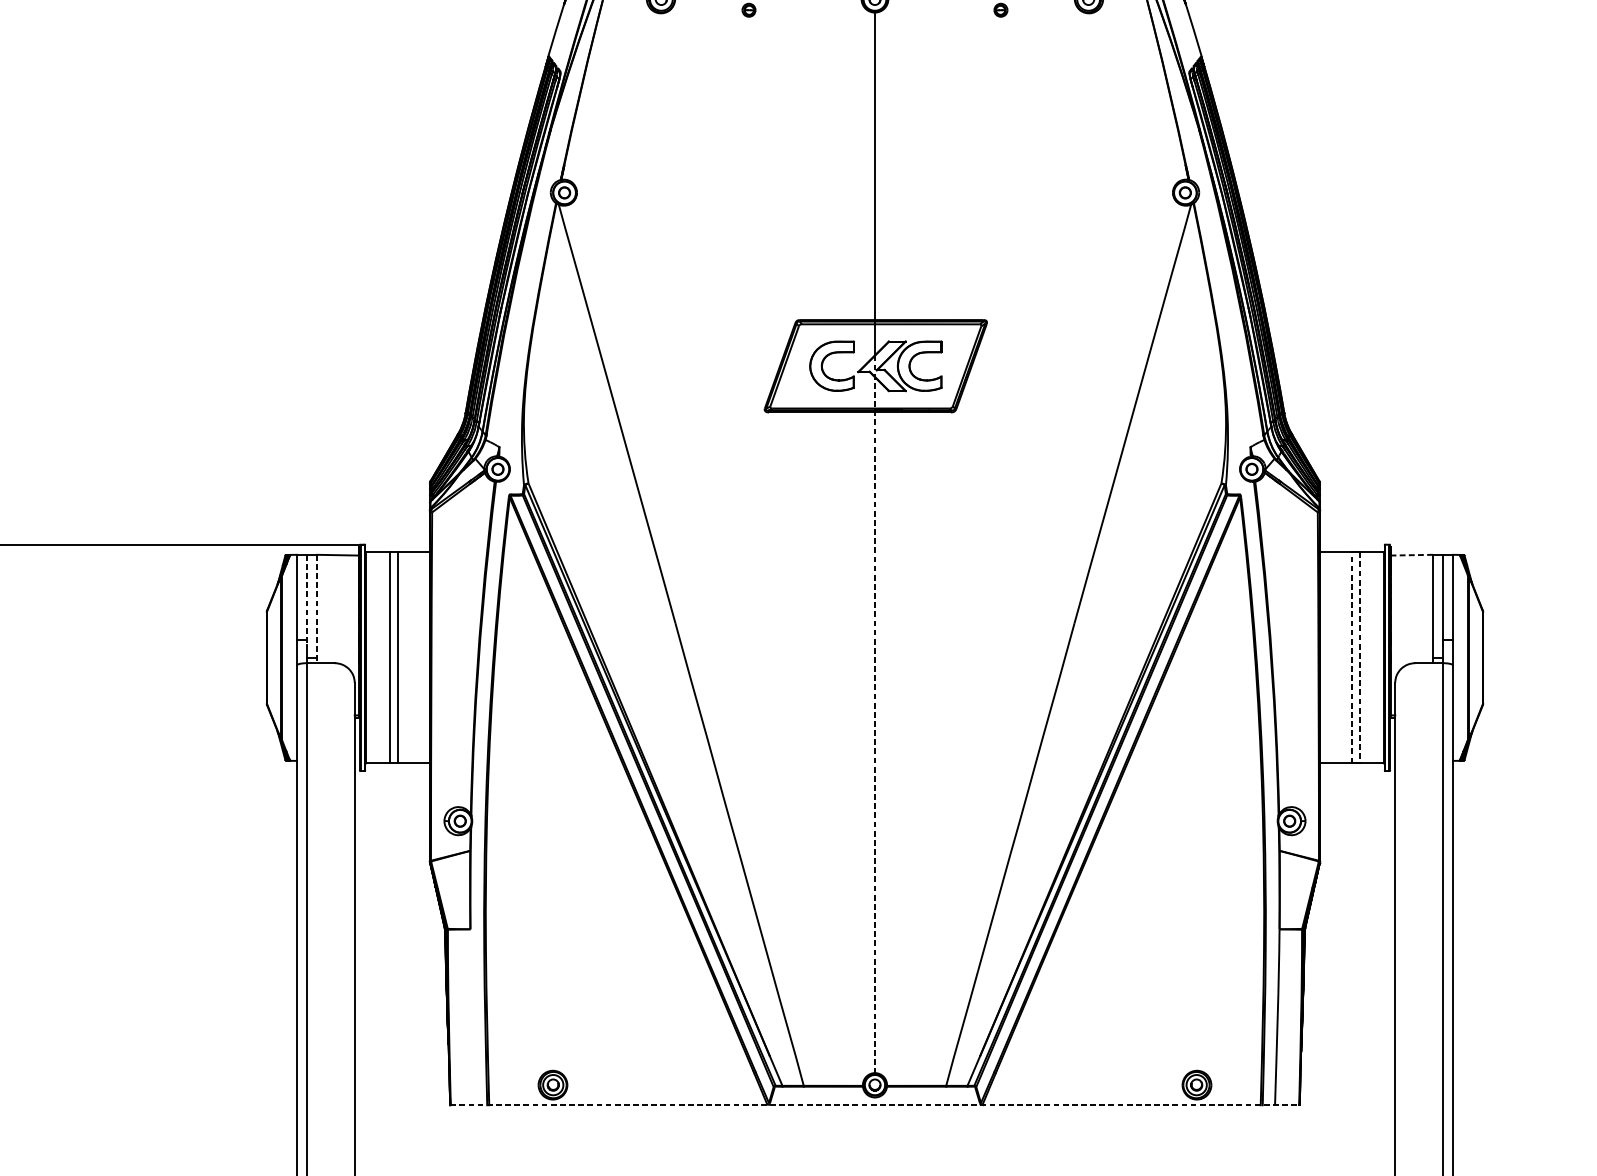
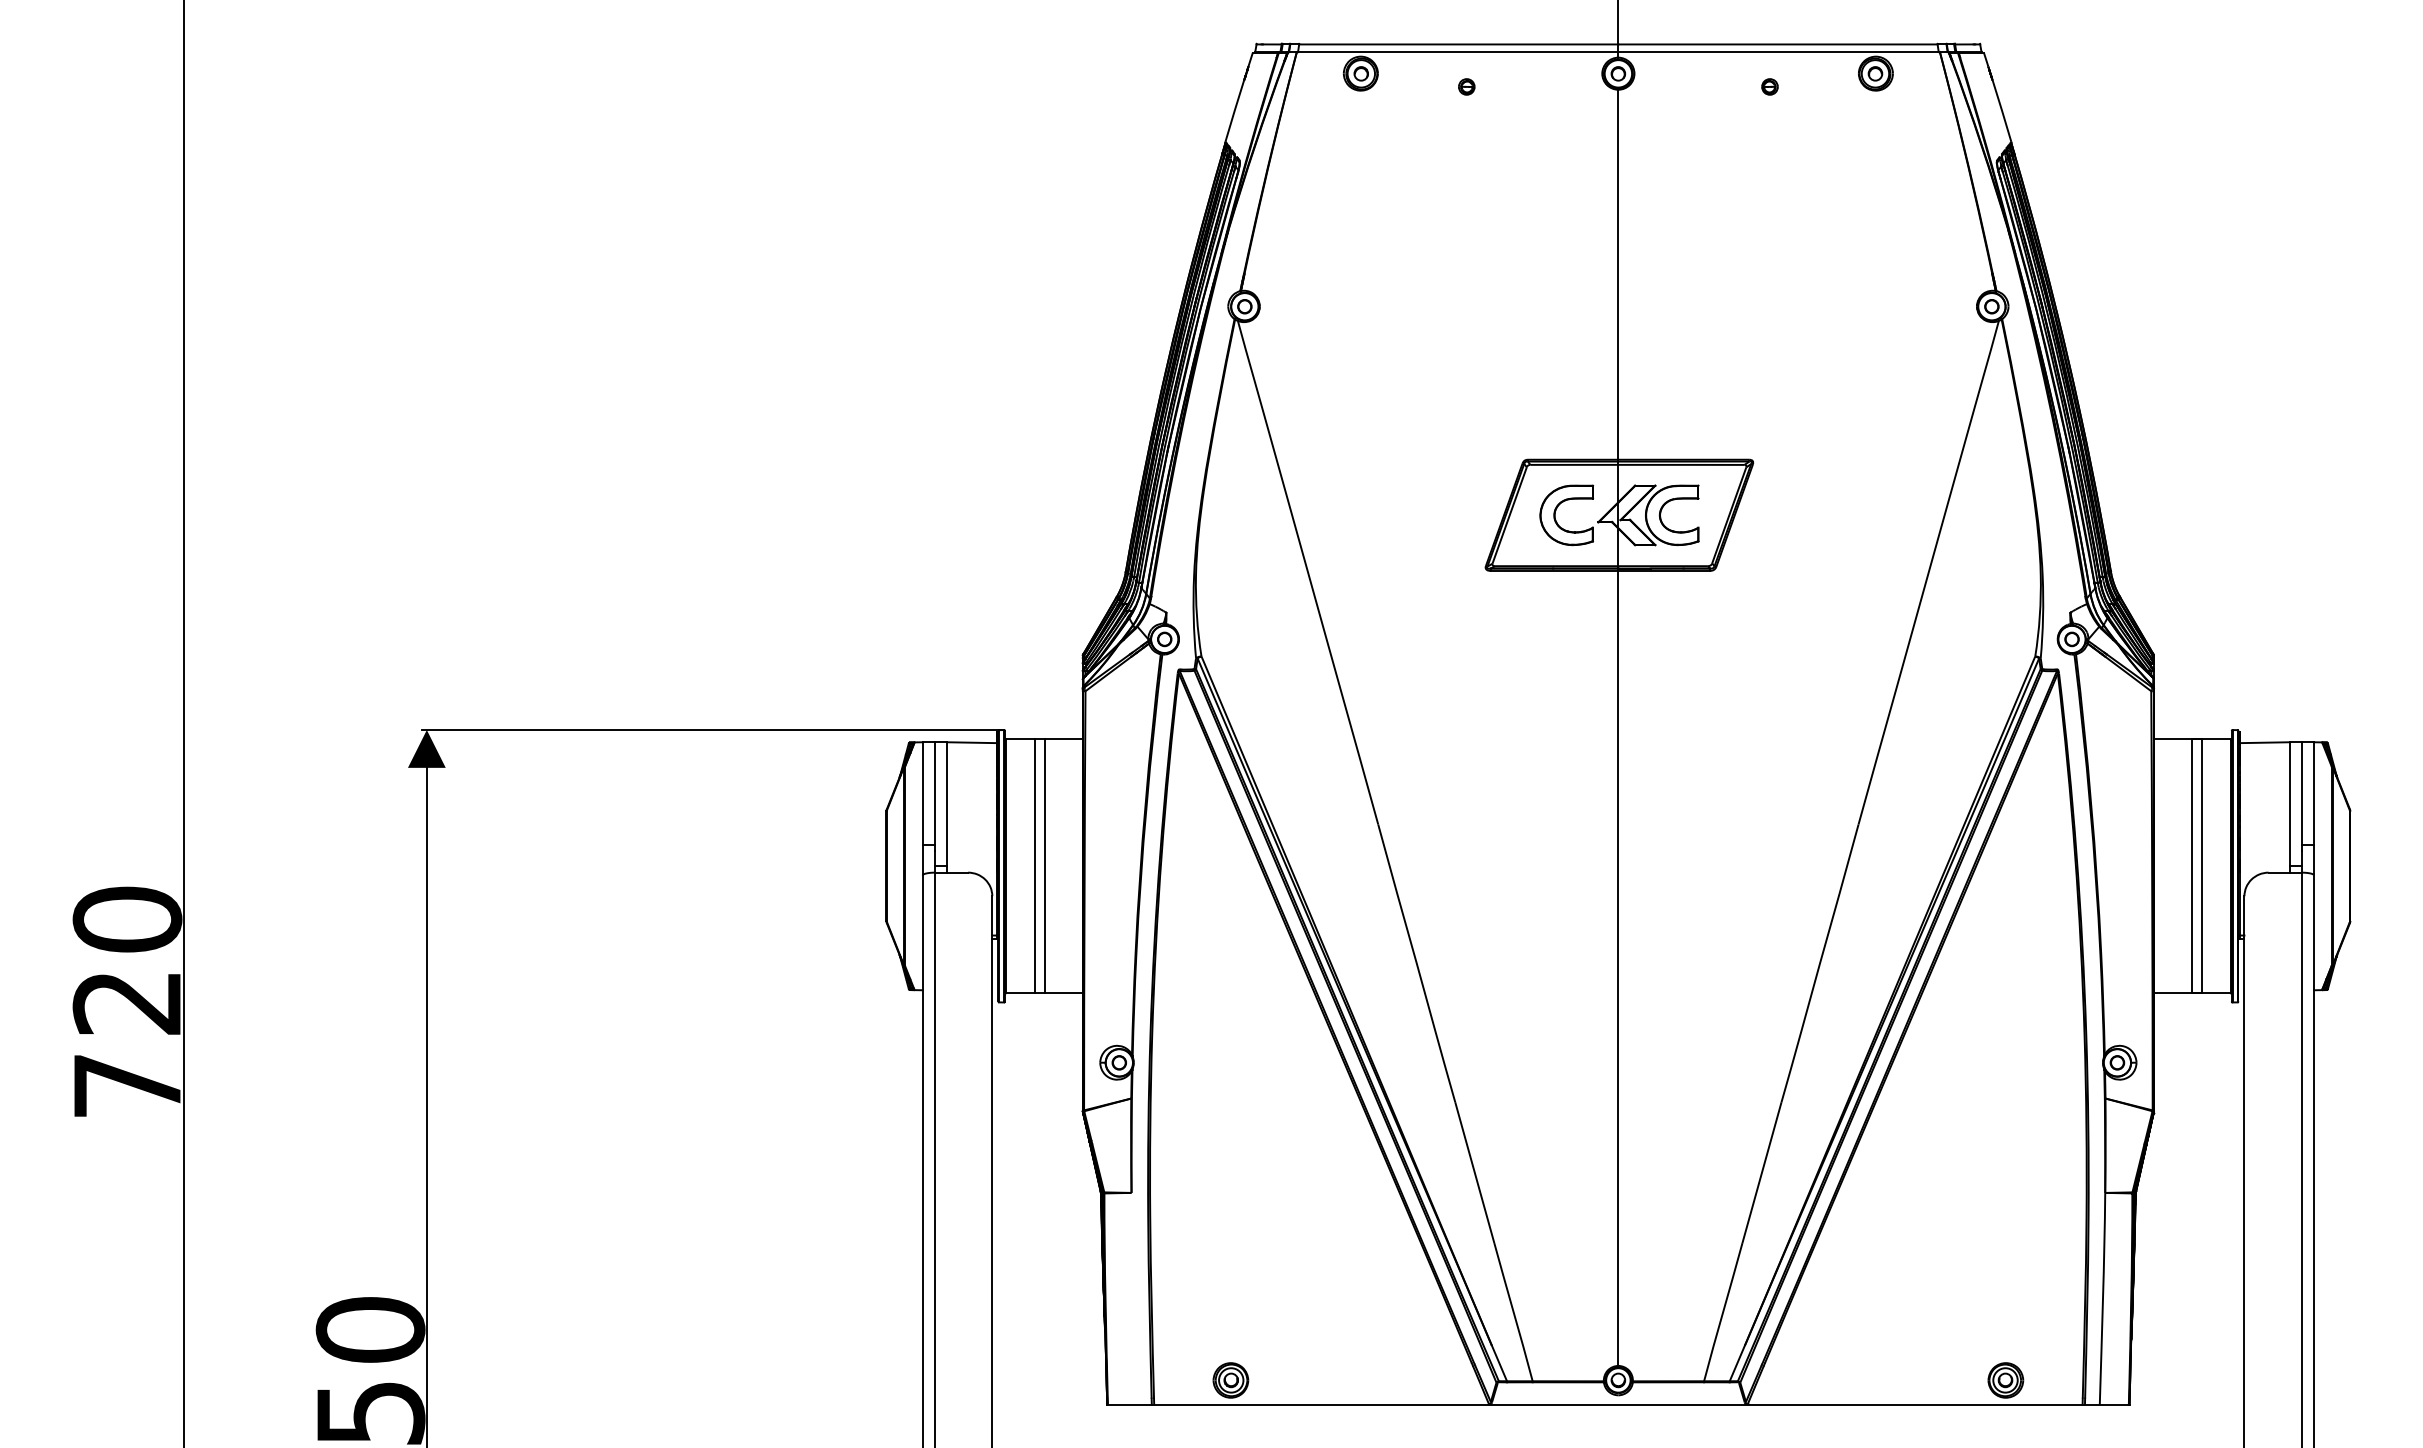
line: (1411, 555) -> (2264, 742), dashed -> solid
line: (306, 600) -> (934, 797), dashed -> solid
line: (316, 609) -> (946, 807), dashed -> solid
line: (1351, 657) -> (2191, 865), dashed -> solid
line: (1360, 658) -> (2202, 866), dashed -> solid
line: (875, 714) -> (1618, 934), dashed -> solid
line: (875, 1105) -> (1618, 1404), dashed -> solid

